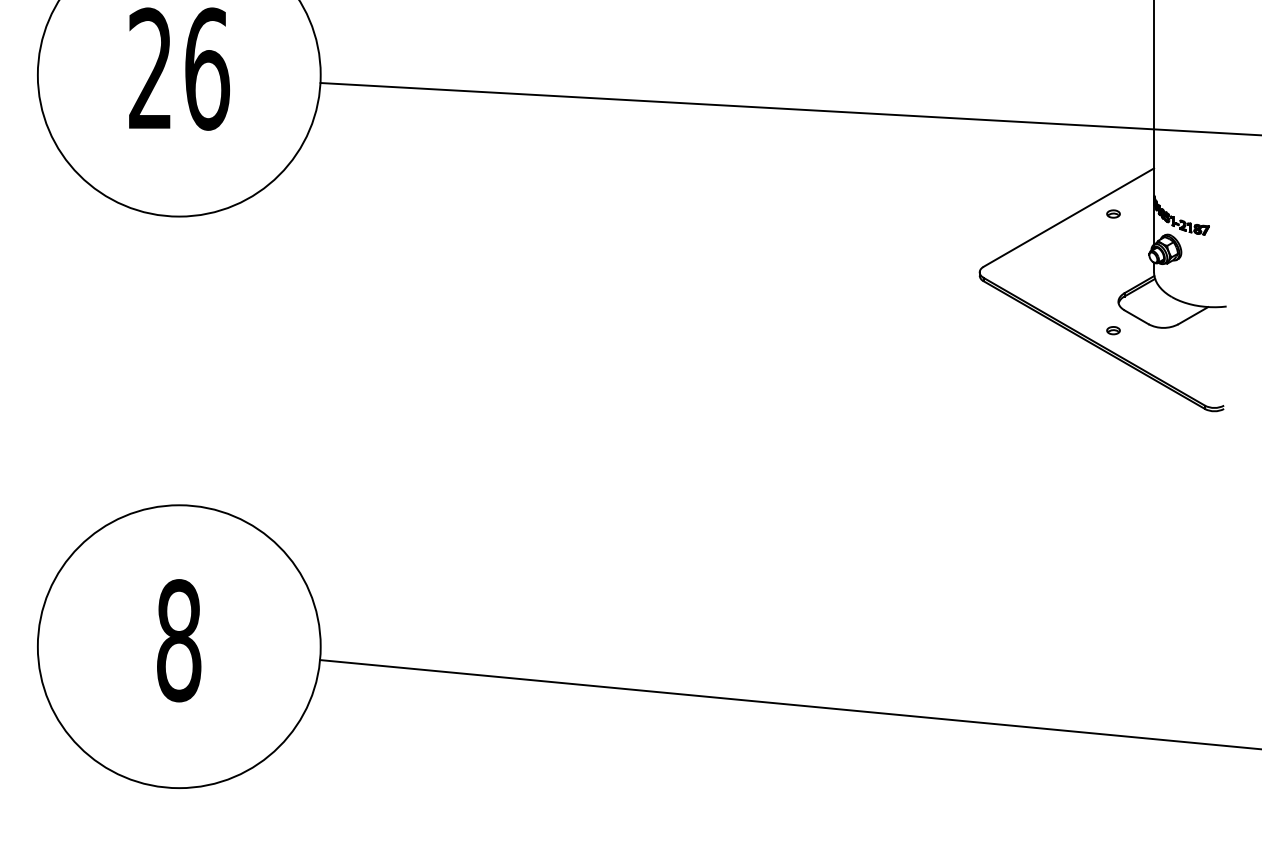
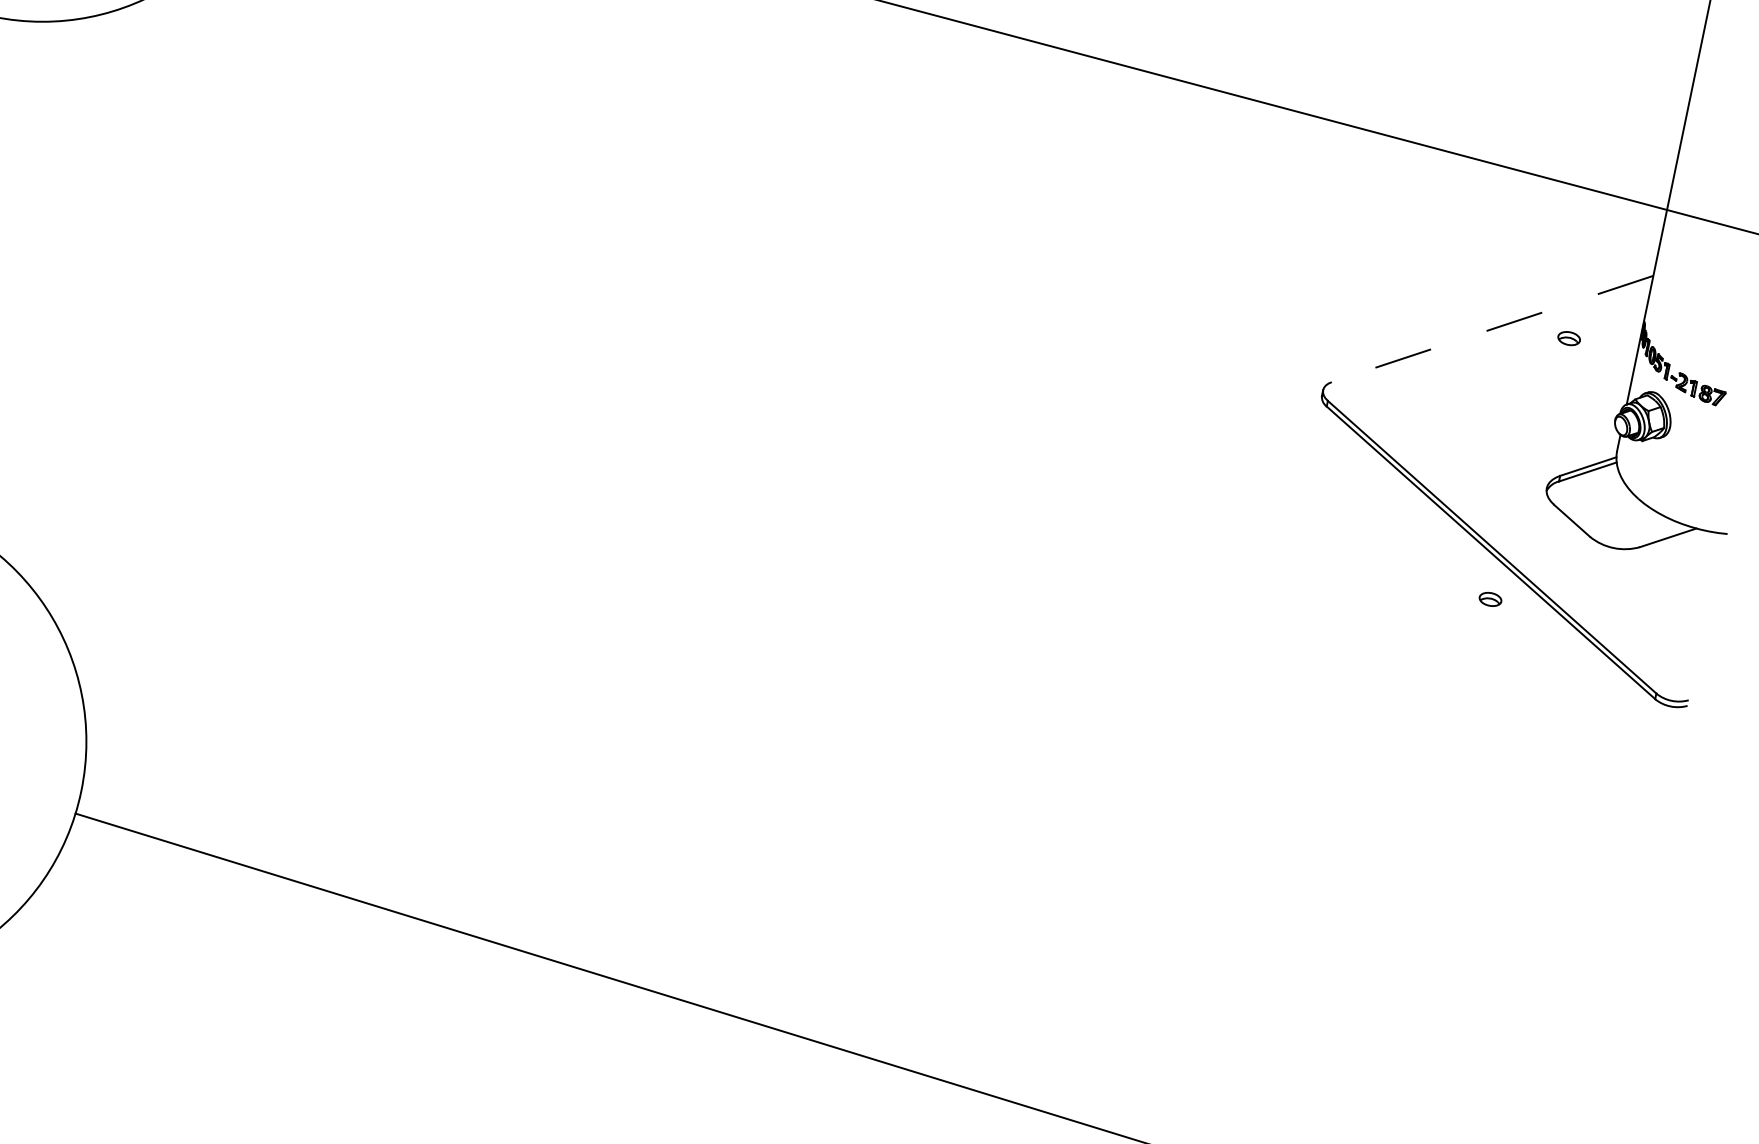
line: (1068, 217) -> (1492, 328), solid -> dashed
part: (1113, 330) -> (1490, 599), moved

